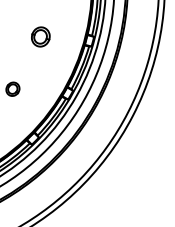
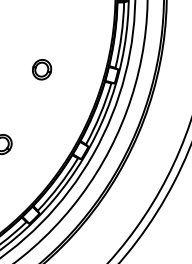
part: (40, 36) -> (41, 69), size x0.71

